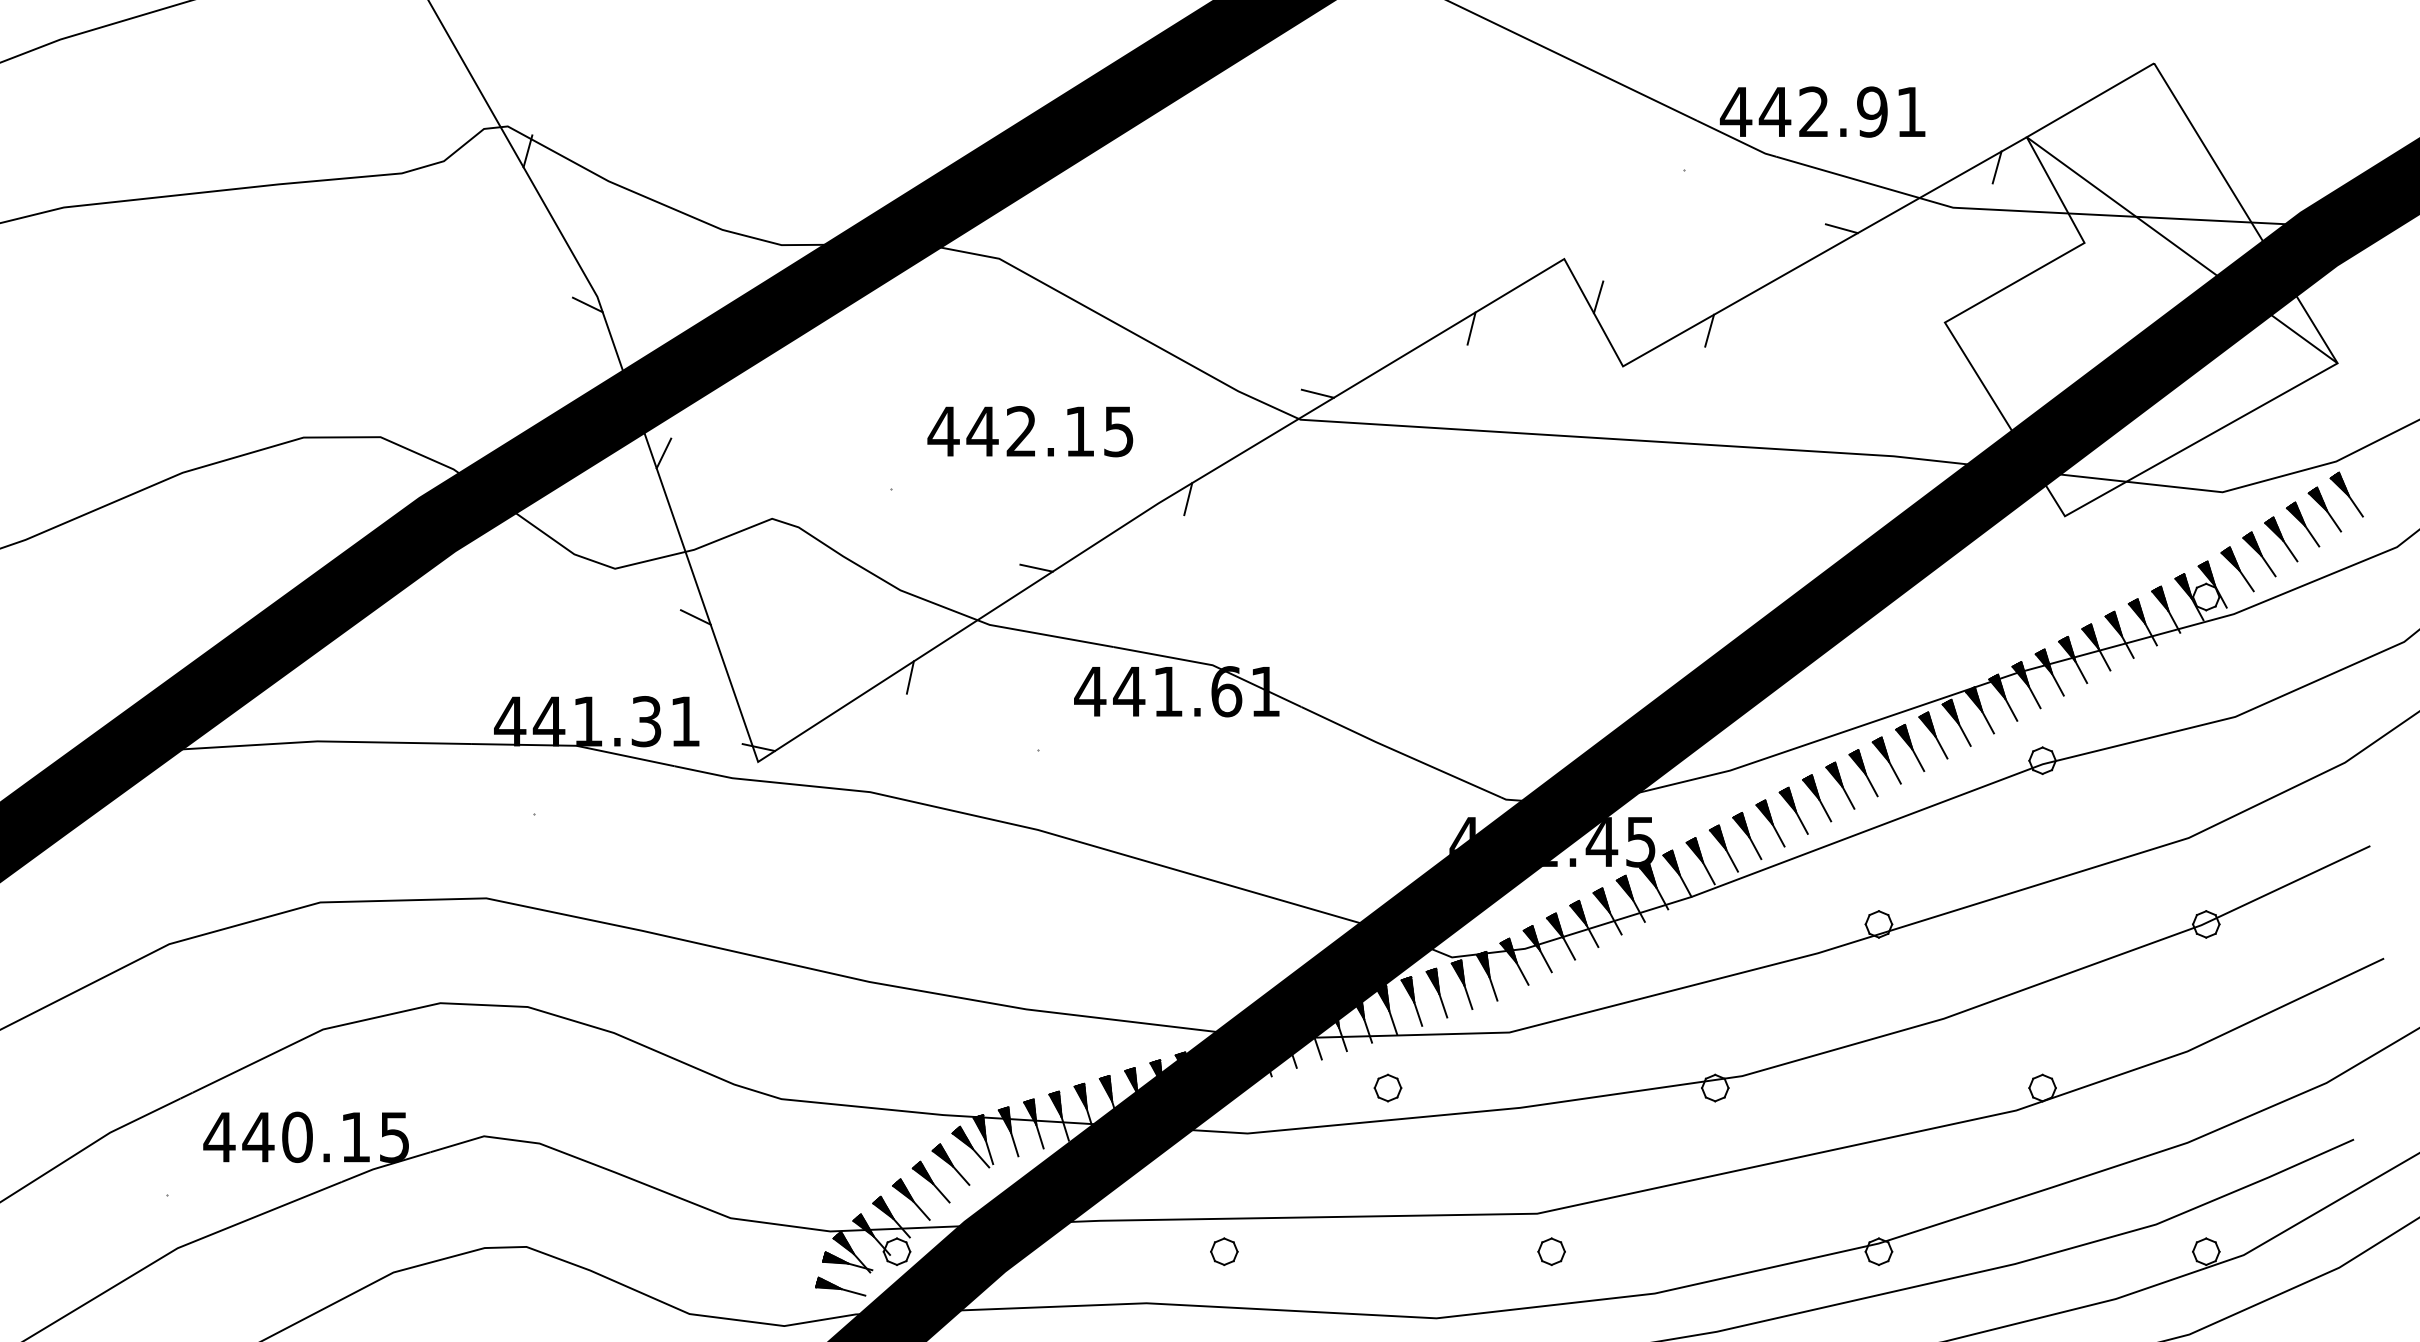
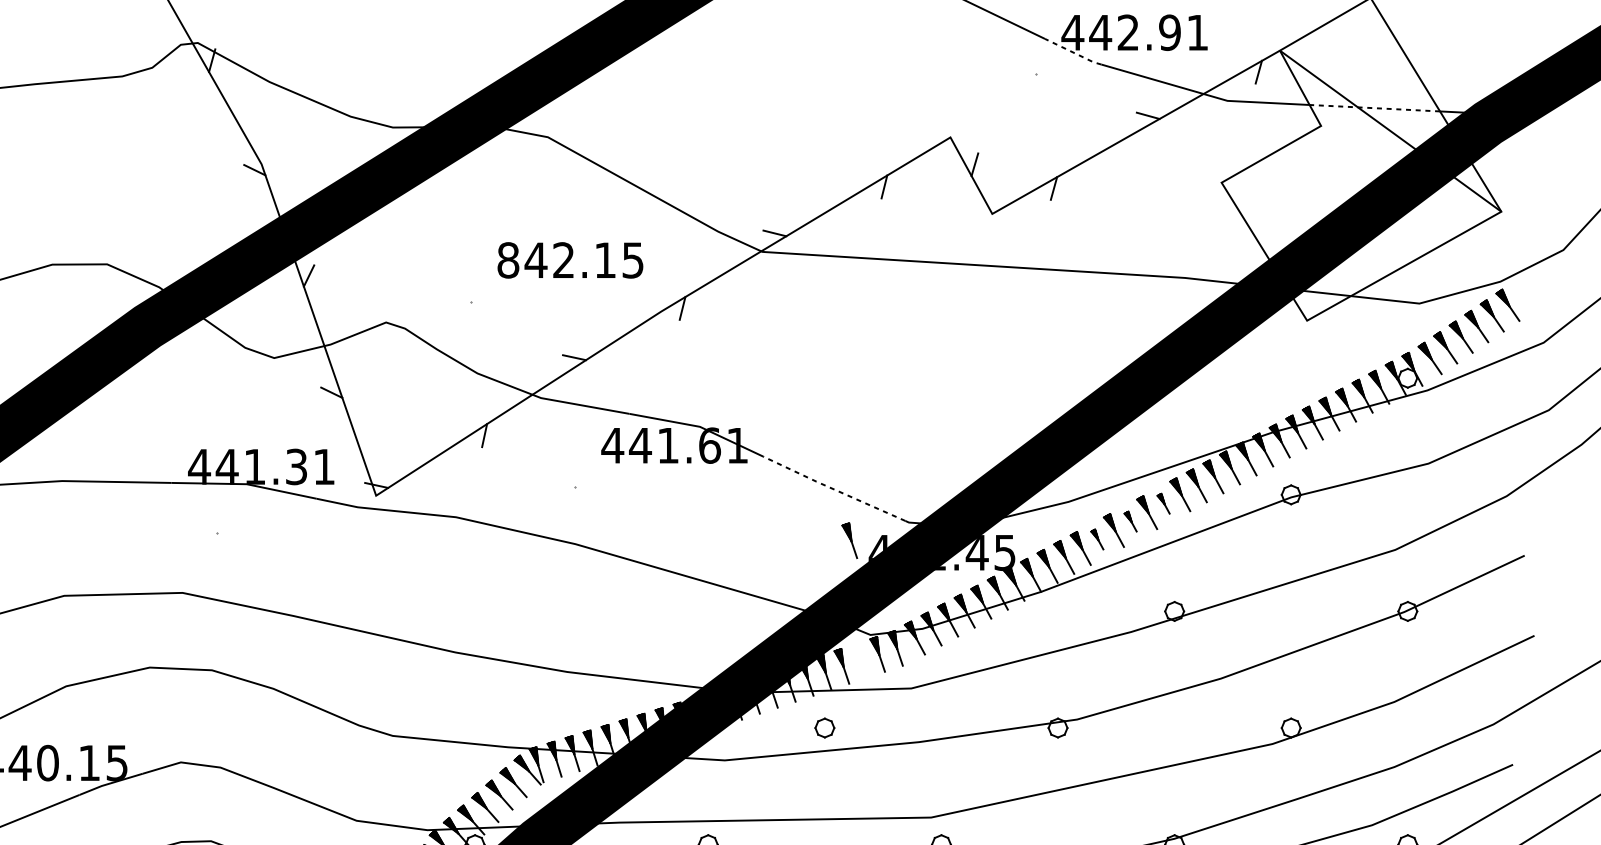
line: (1736, 139) -> (1073, 52), solid -> dashed
line: (2159, 218) -> (1374, 108), solid -> dashed
text: (943, 431) -> (508, 260), 442.15 -> 842.15
line: (1399, 752) -> (833, 488), solid -> dashed
part: (1863, 773) -> (1163, 503), size x0.6
part: (1817, 798) -> (1130, 521), size x0.6
part: (1770, 823) -> (1097, 539), size x0.6
part: (1436, 992) -> (849, 540), moved

